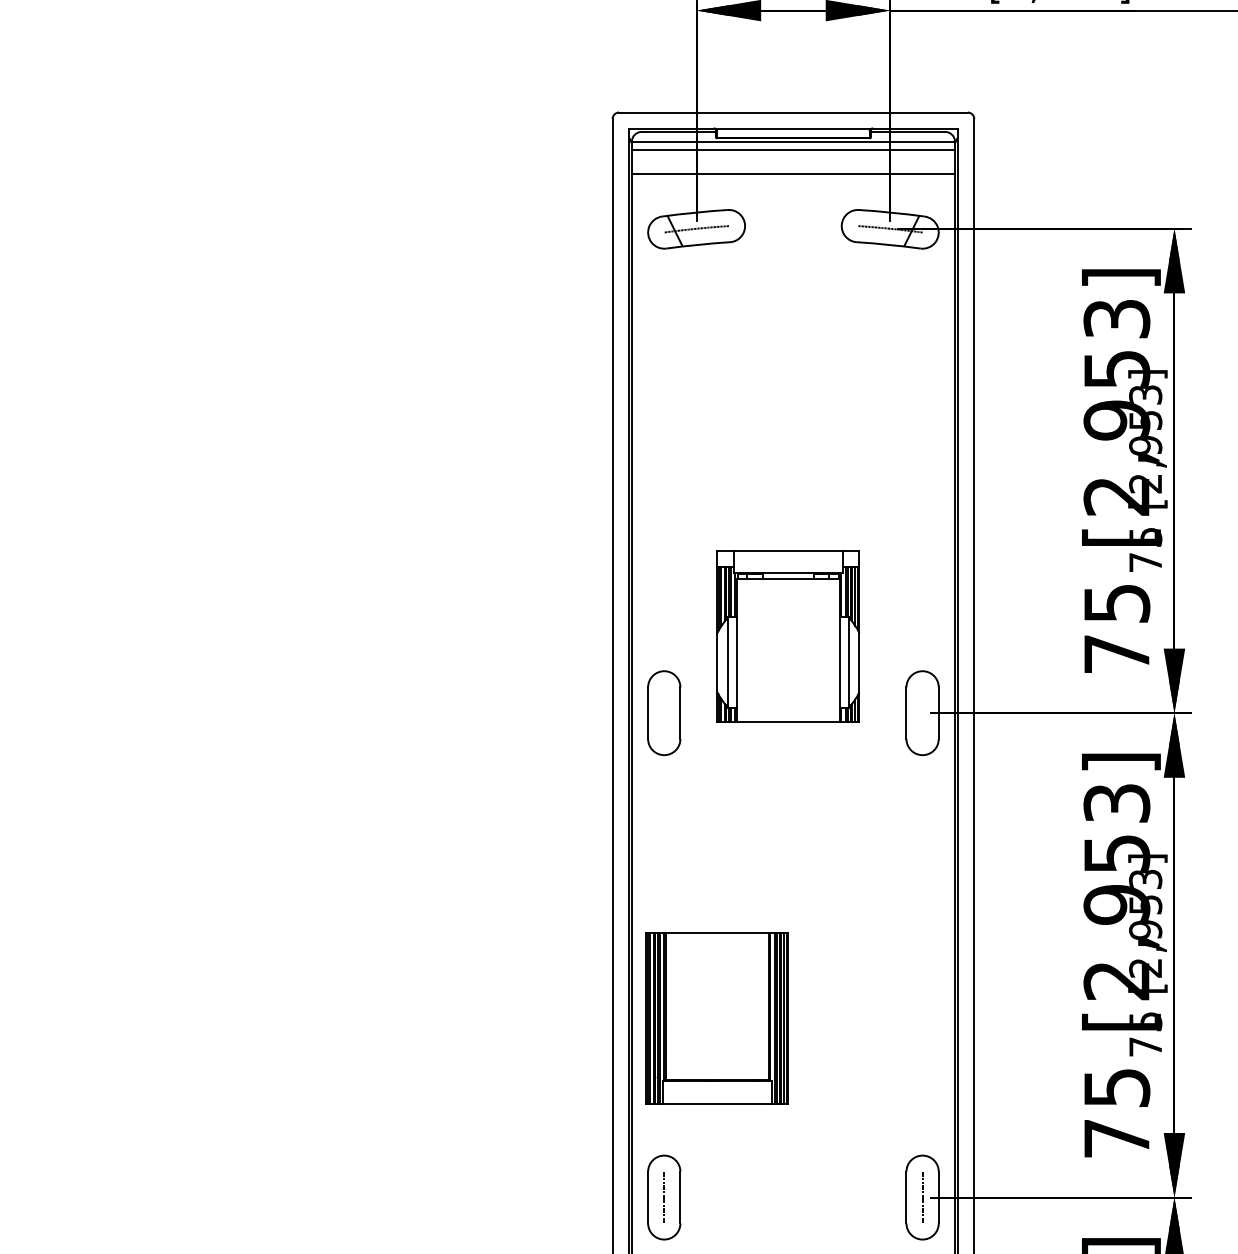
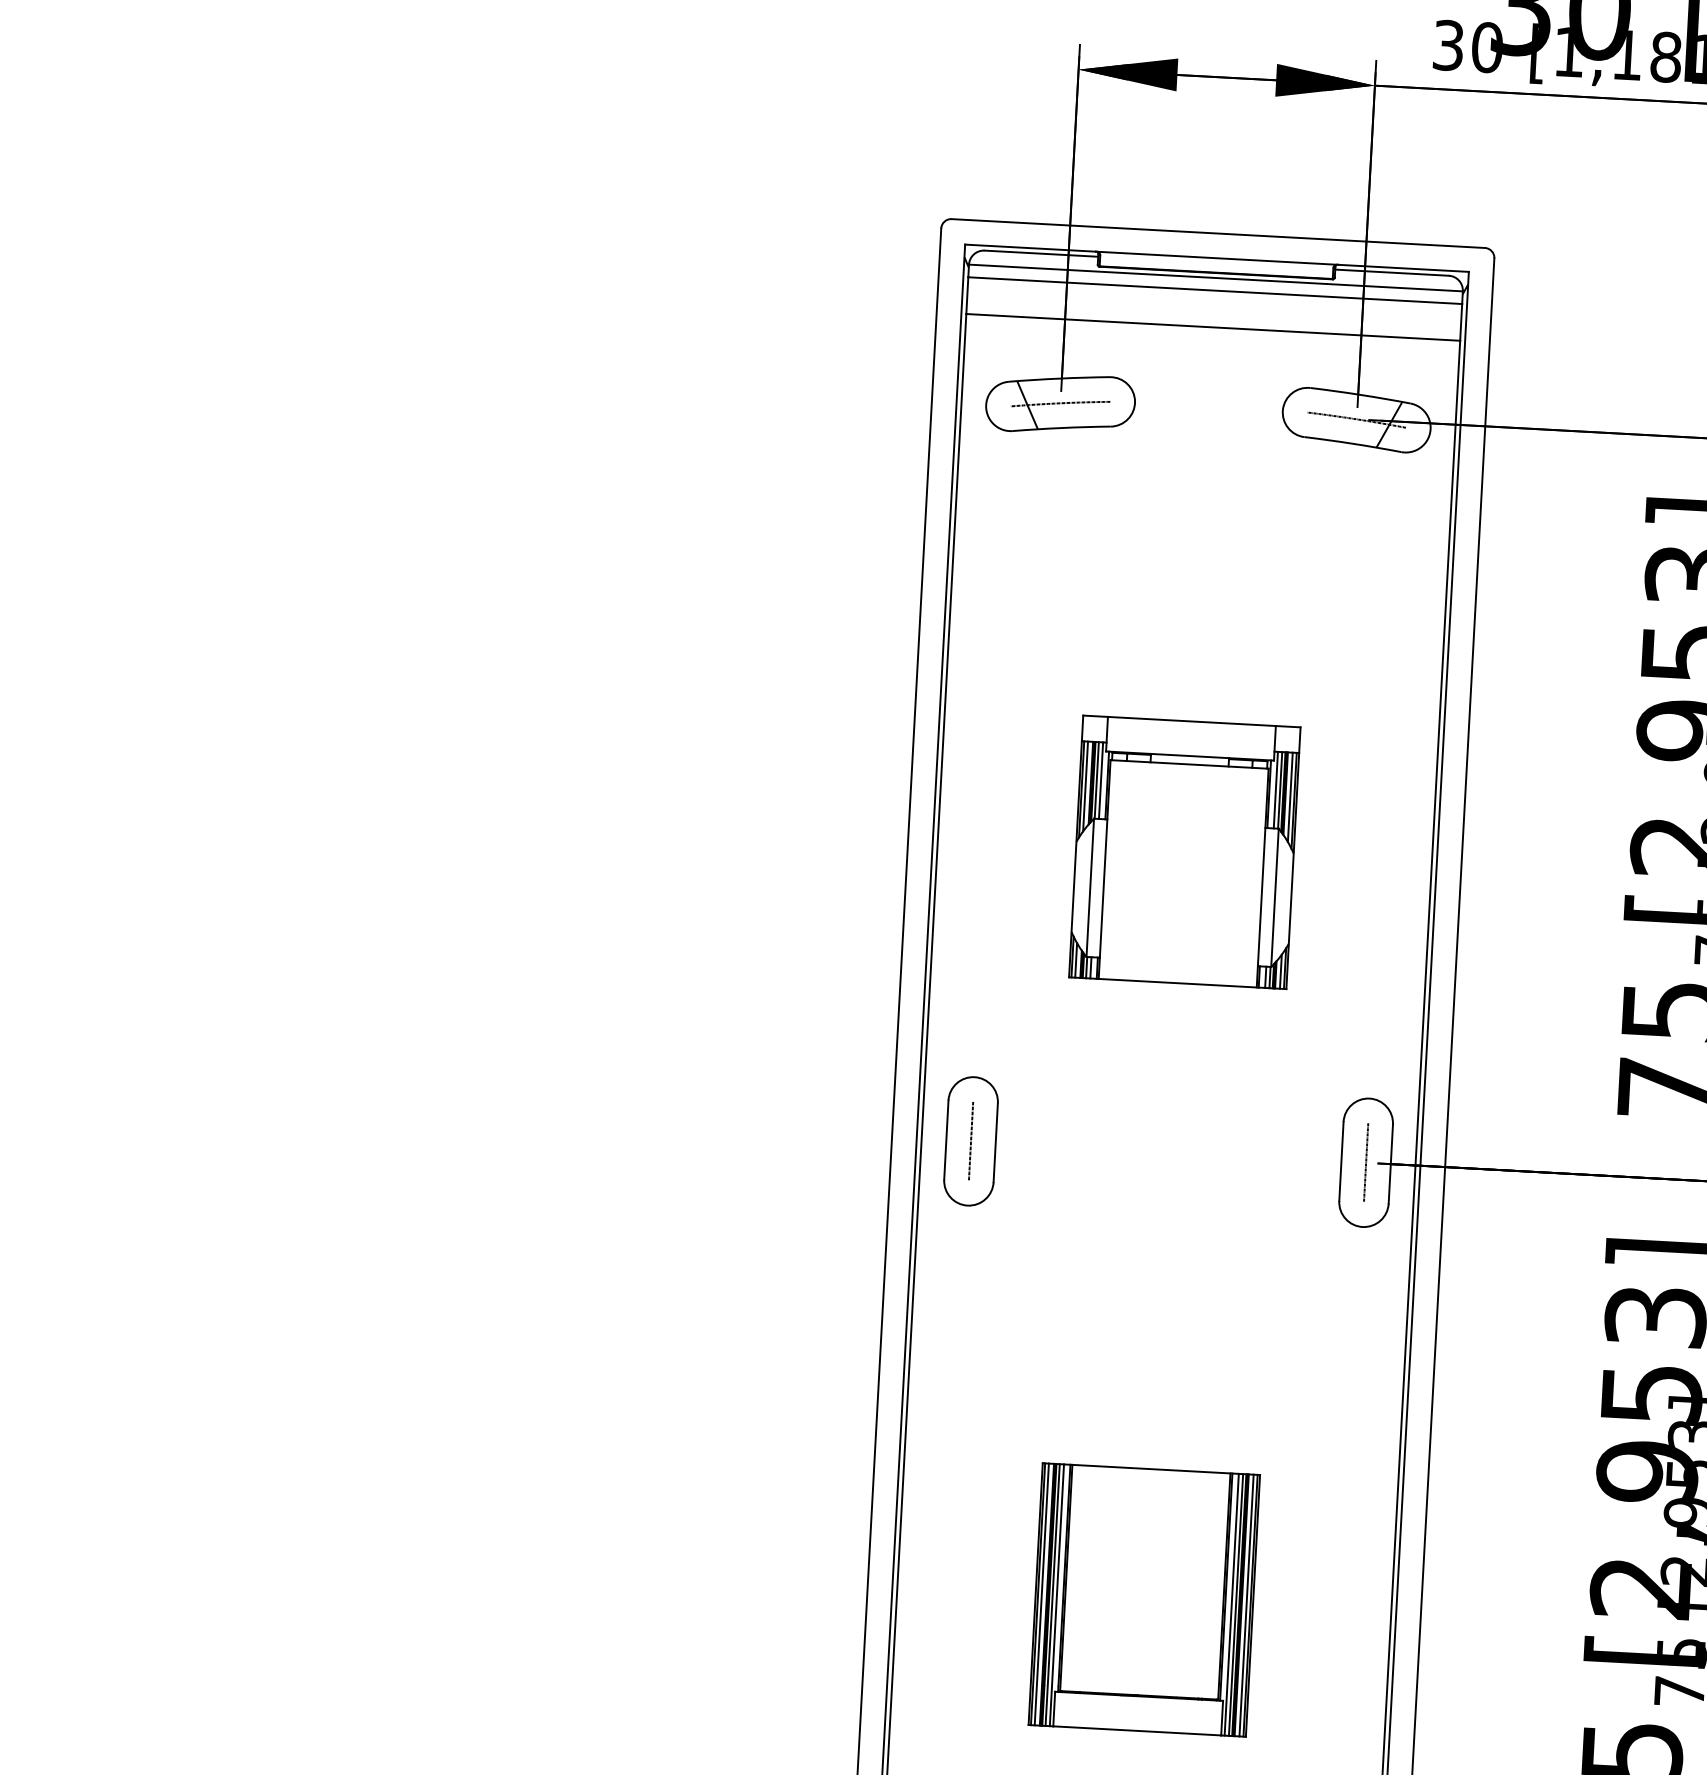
part: (788, 636) -> (1184, 852), moved
line: (664, 713) -> (971, 1141), added
line: (922, 713) -> (1365, 1163), added
part: (716, 1018) -> (1142, 1600), moved

